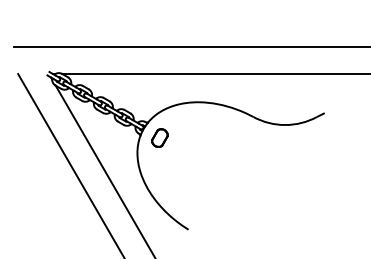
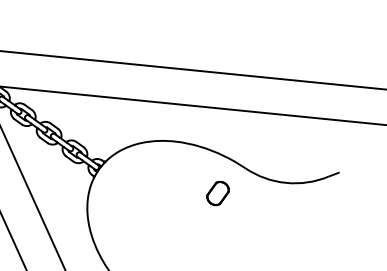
part: (159, 137) -> (217, 192), moved

